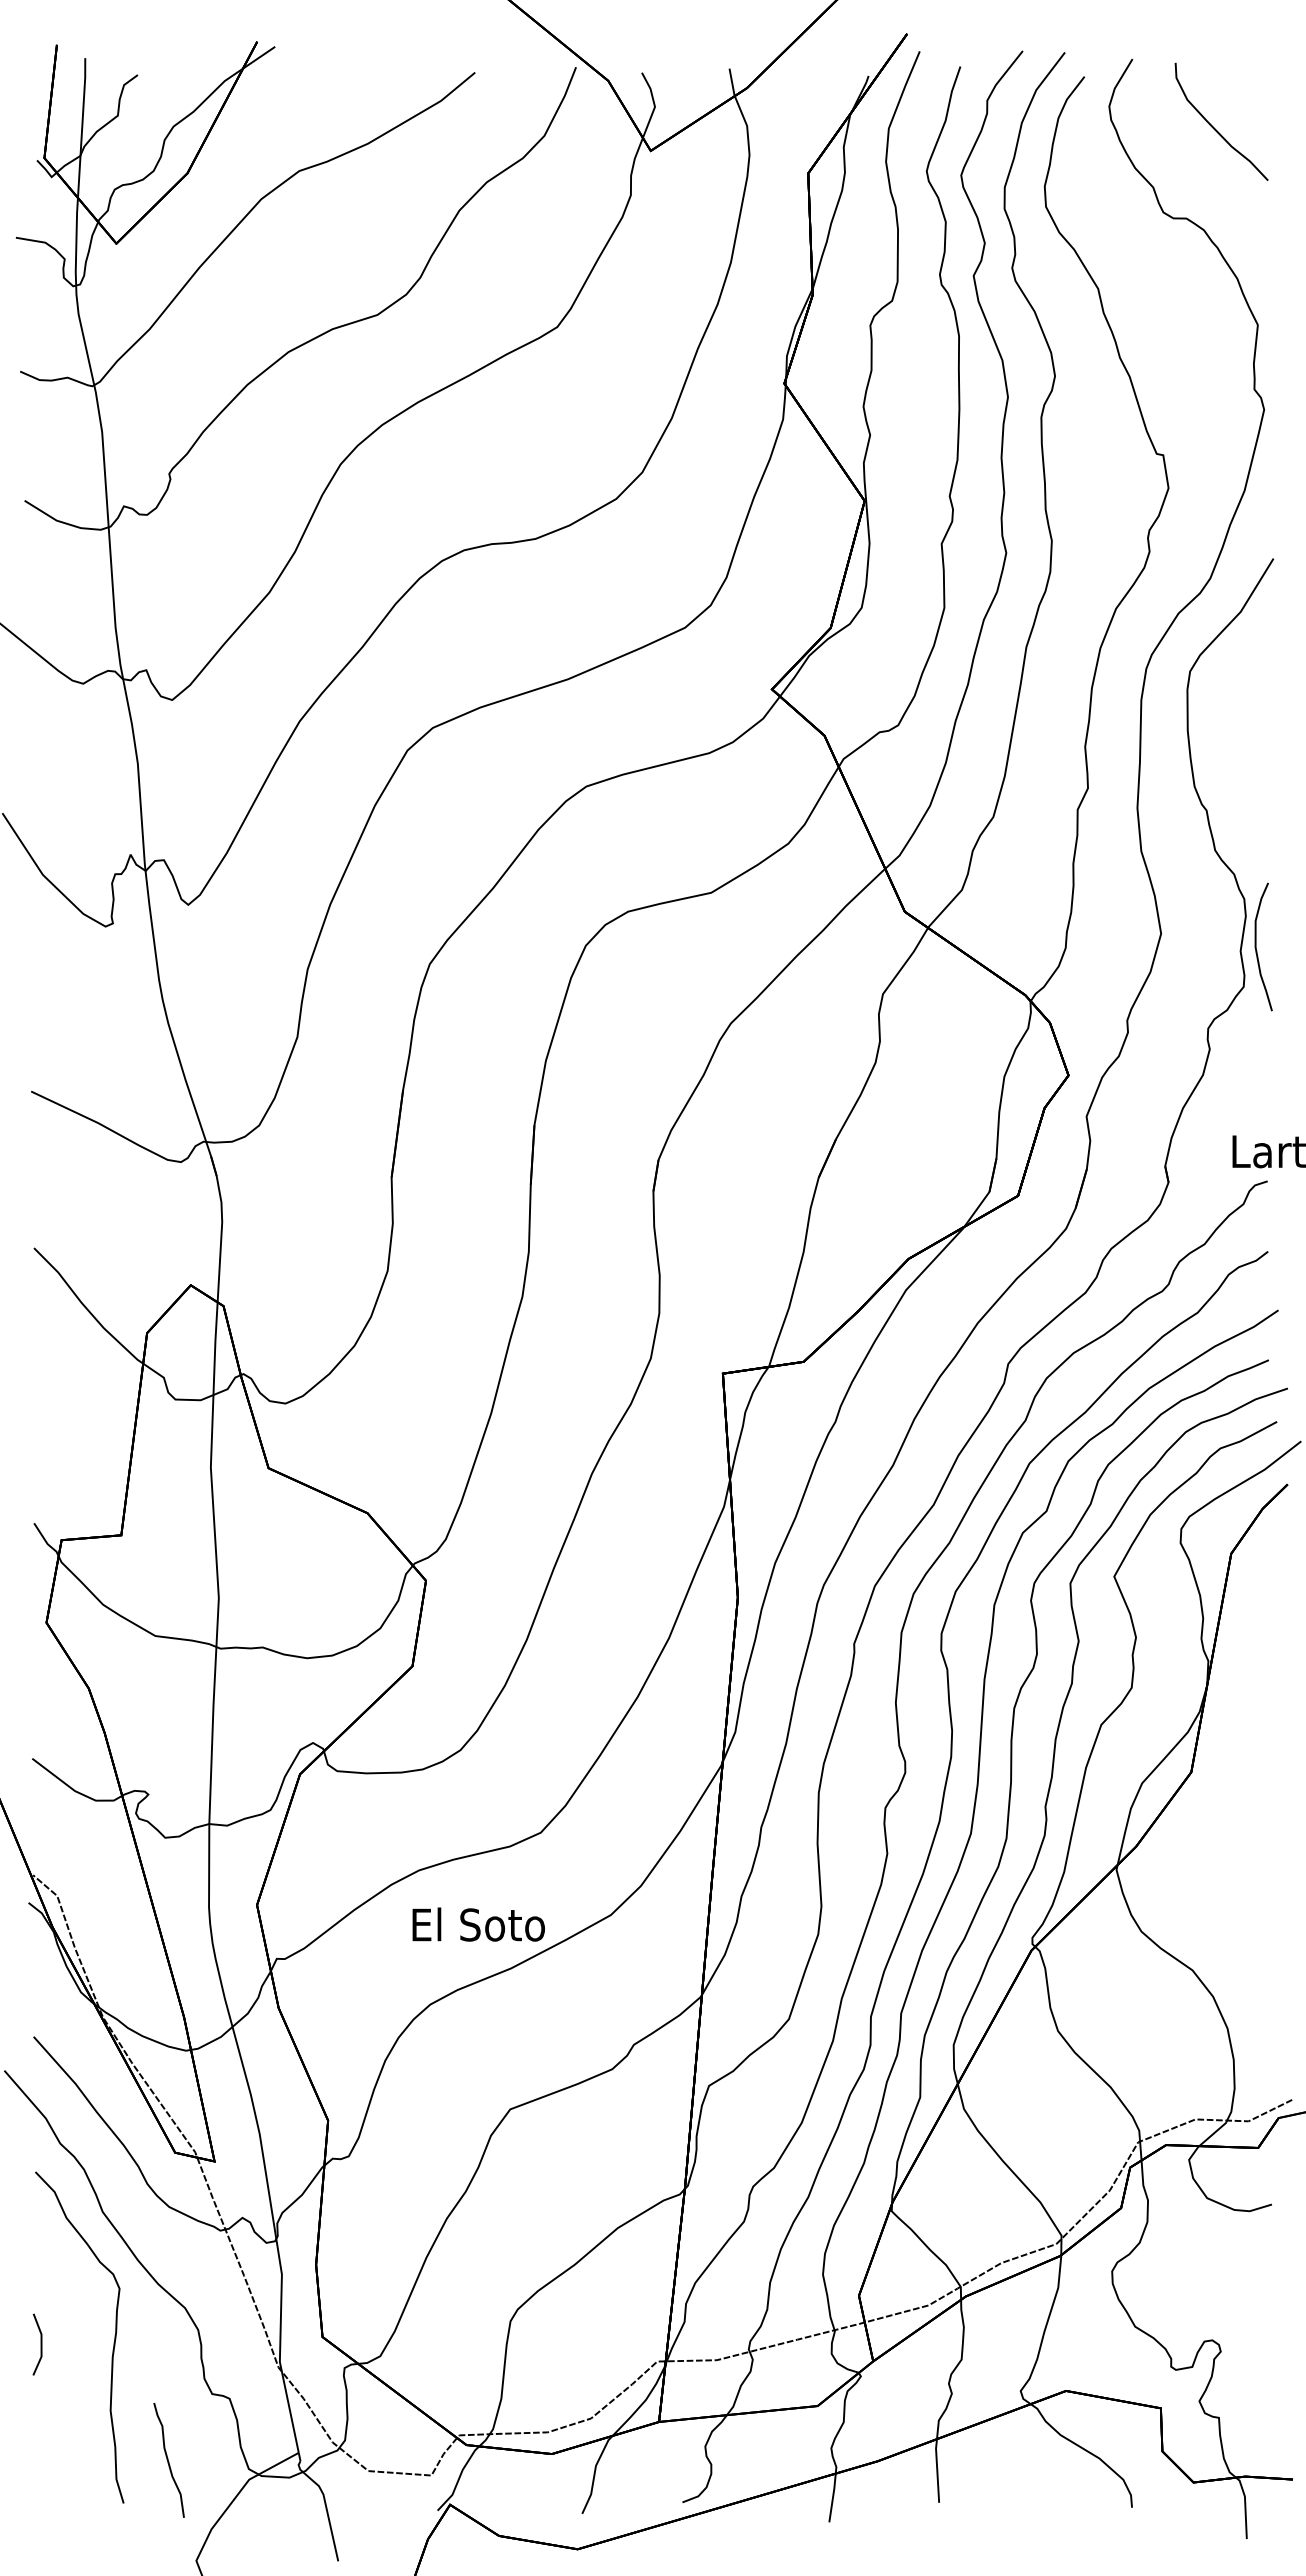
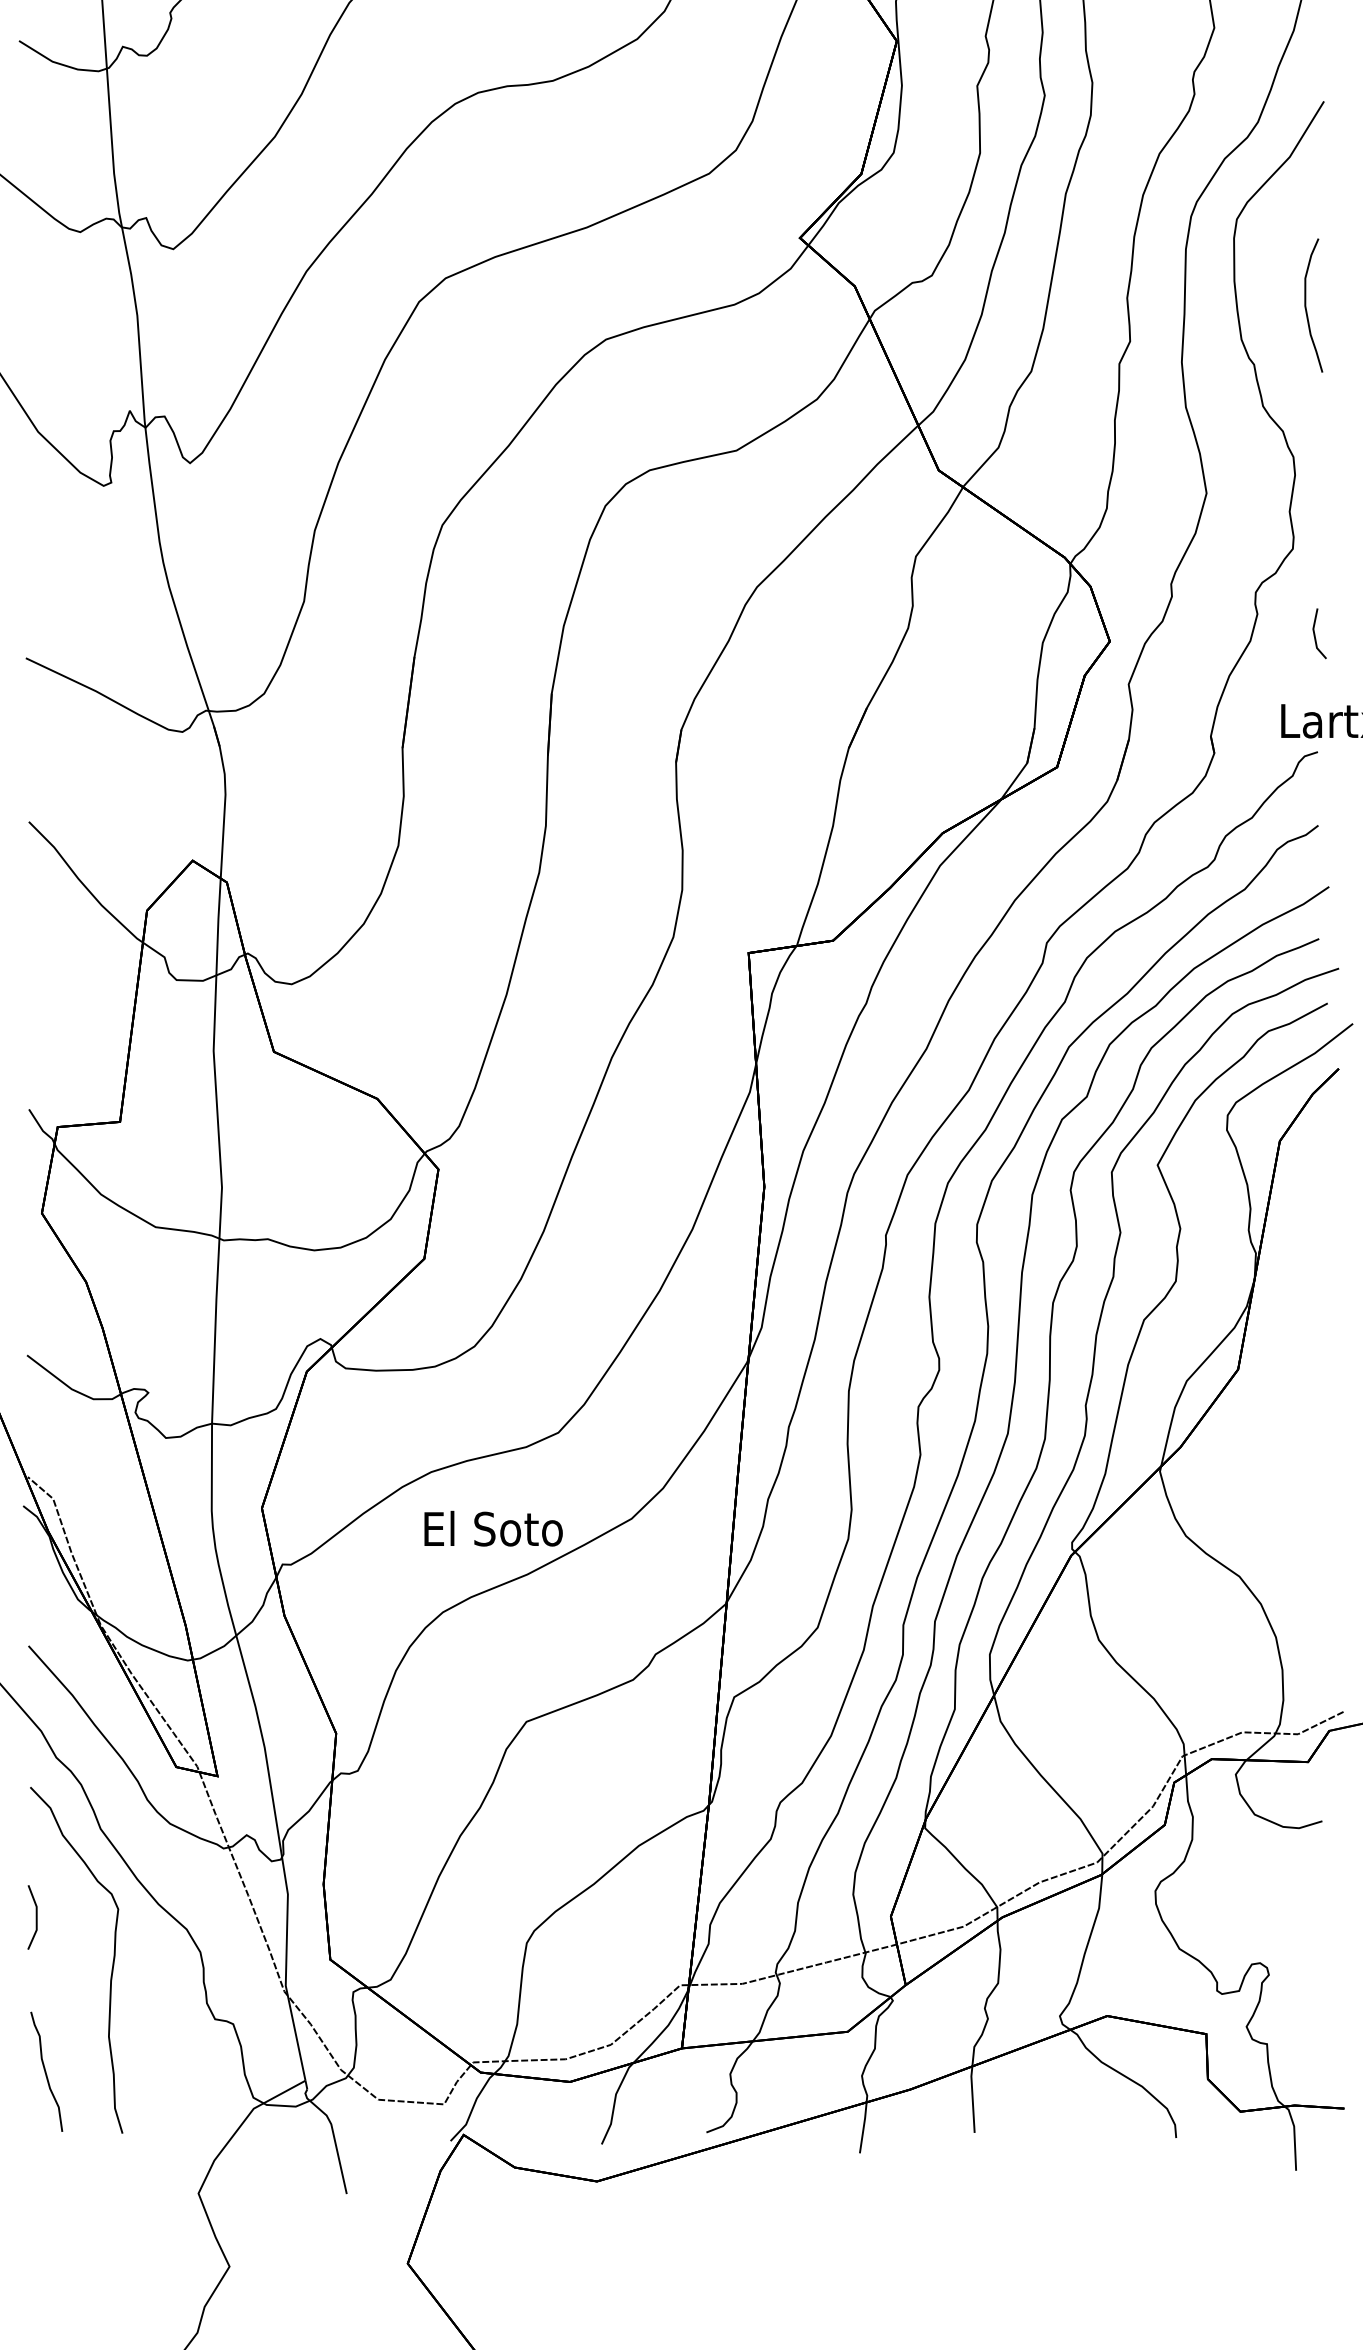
curve: (1256, 946) -> (1306, 305), moved
line: (1265, 1068) -> (1315, 634), added
line: (40, 2344) -> (35, 1917), moved
curve: (168, 2460) -> (46, 2071), moved

